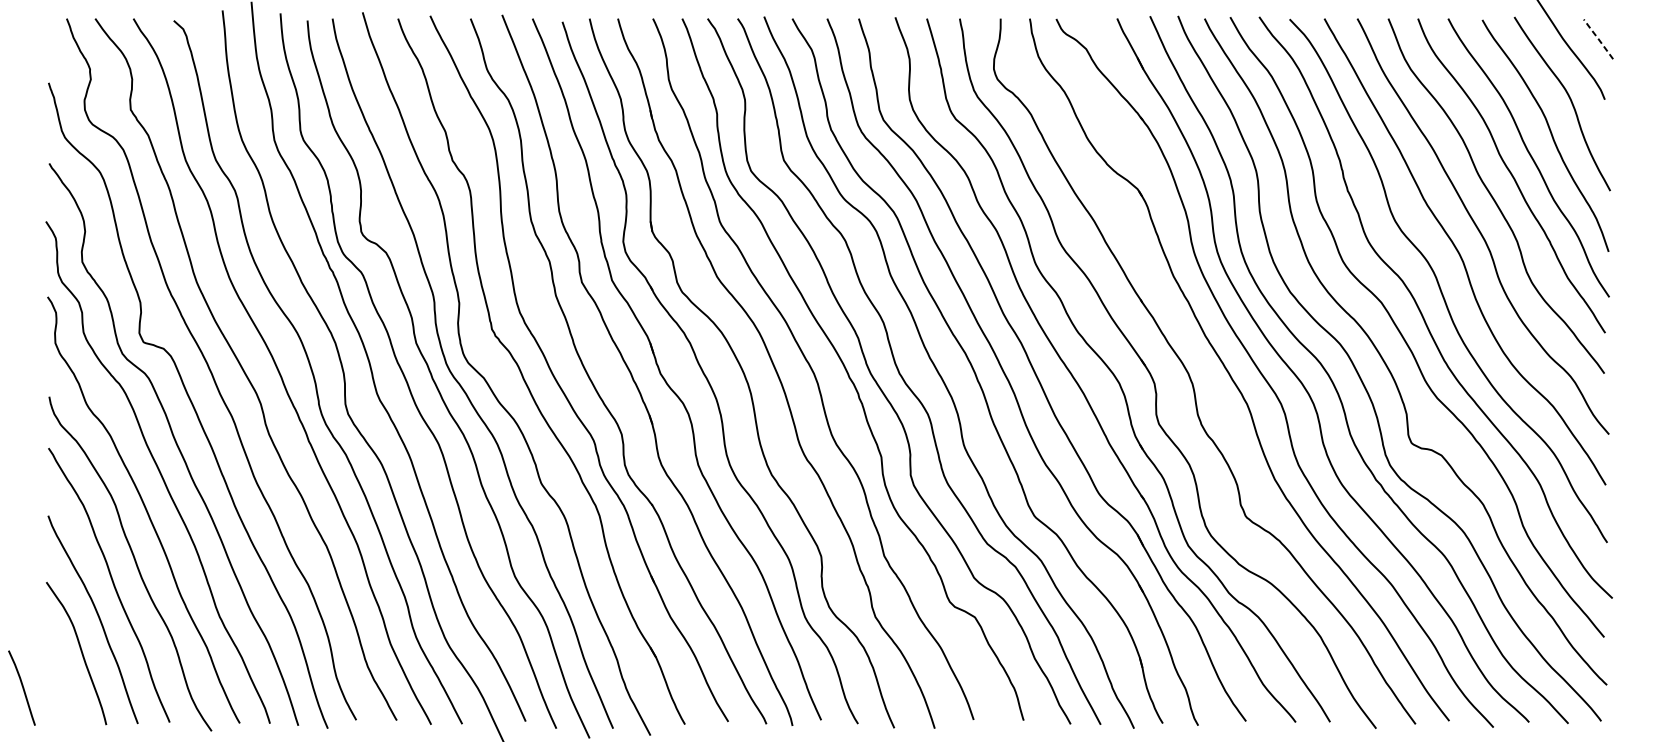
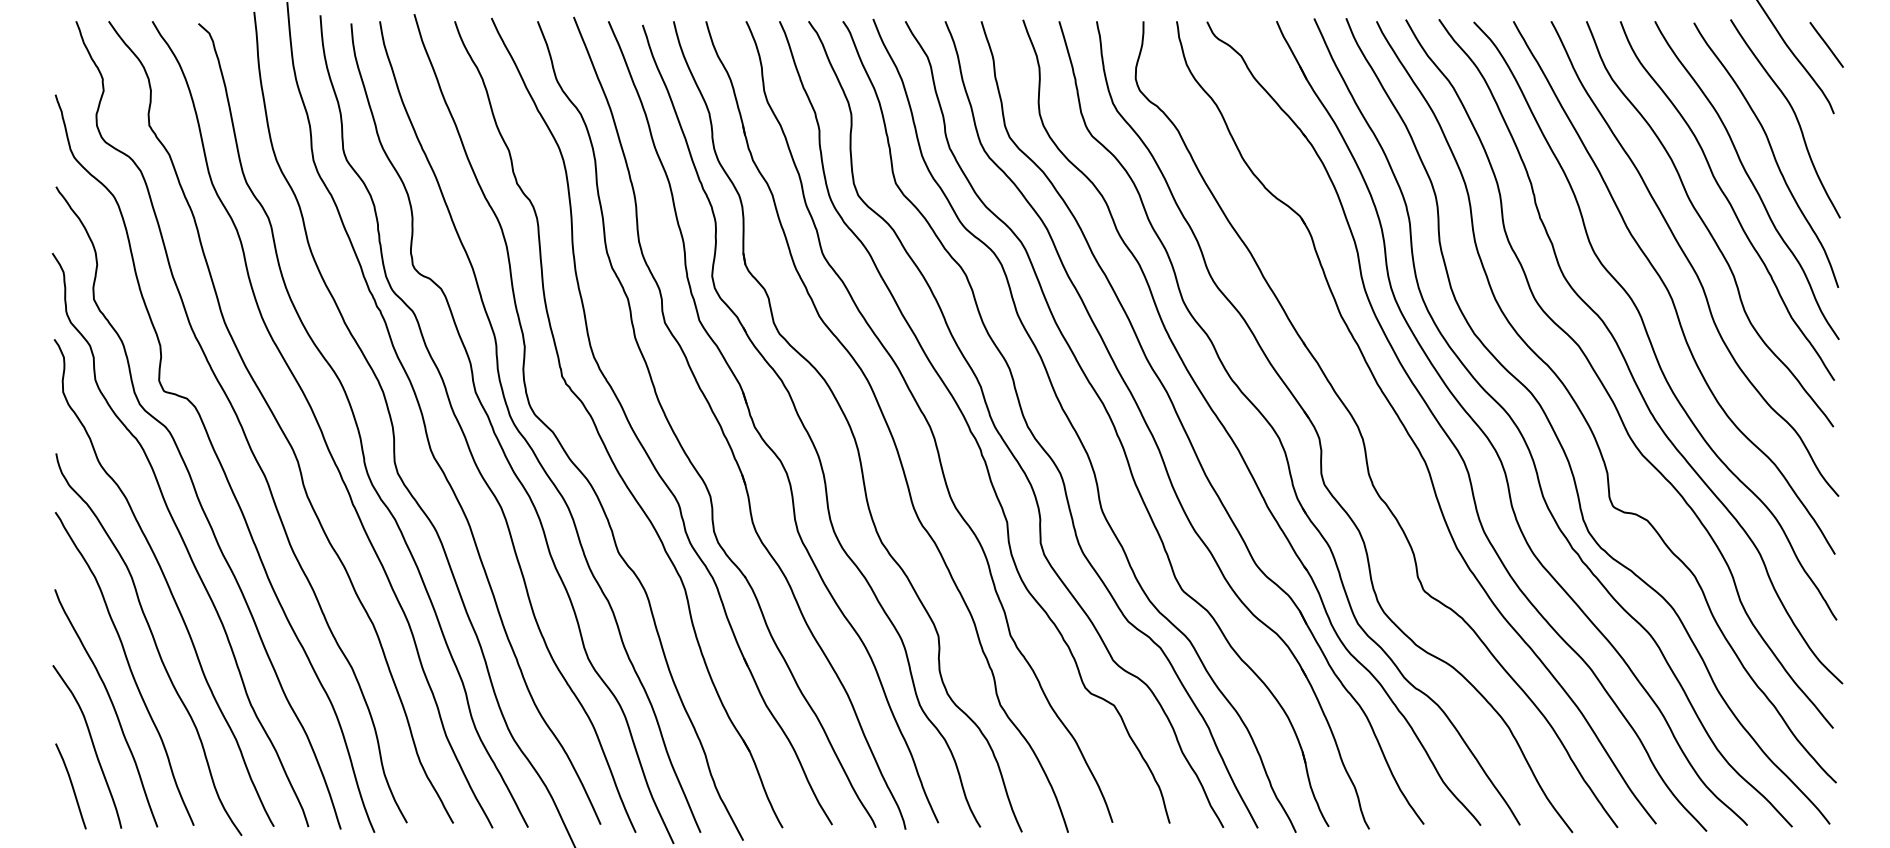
line: (1598, 38) -> (1826, 44), dashed -> solid
curve: (22, 688) -> (71, 786), moved

